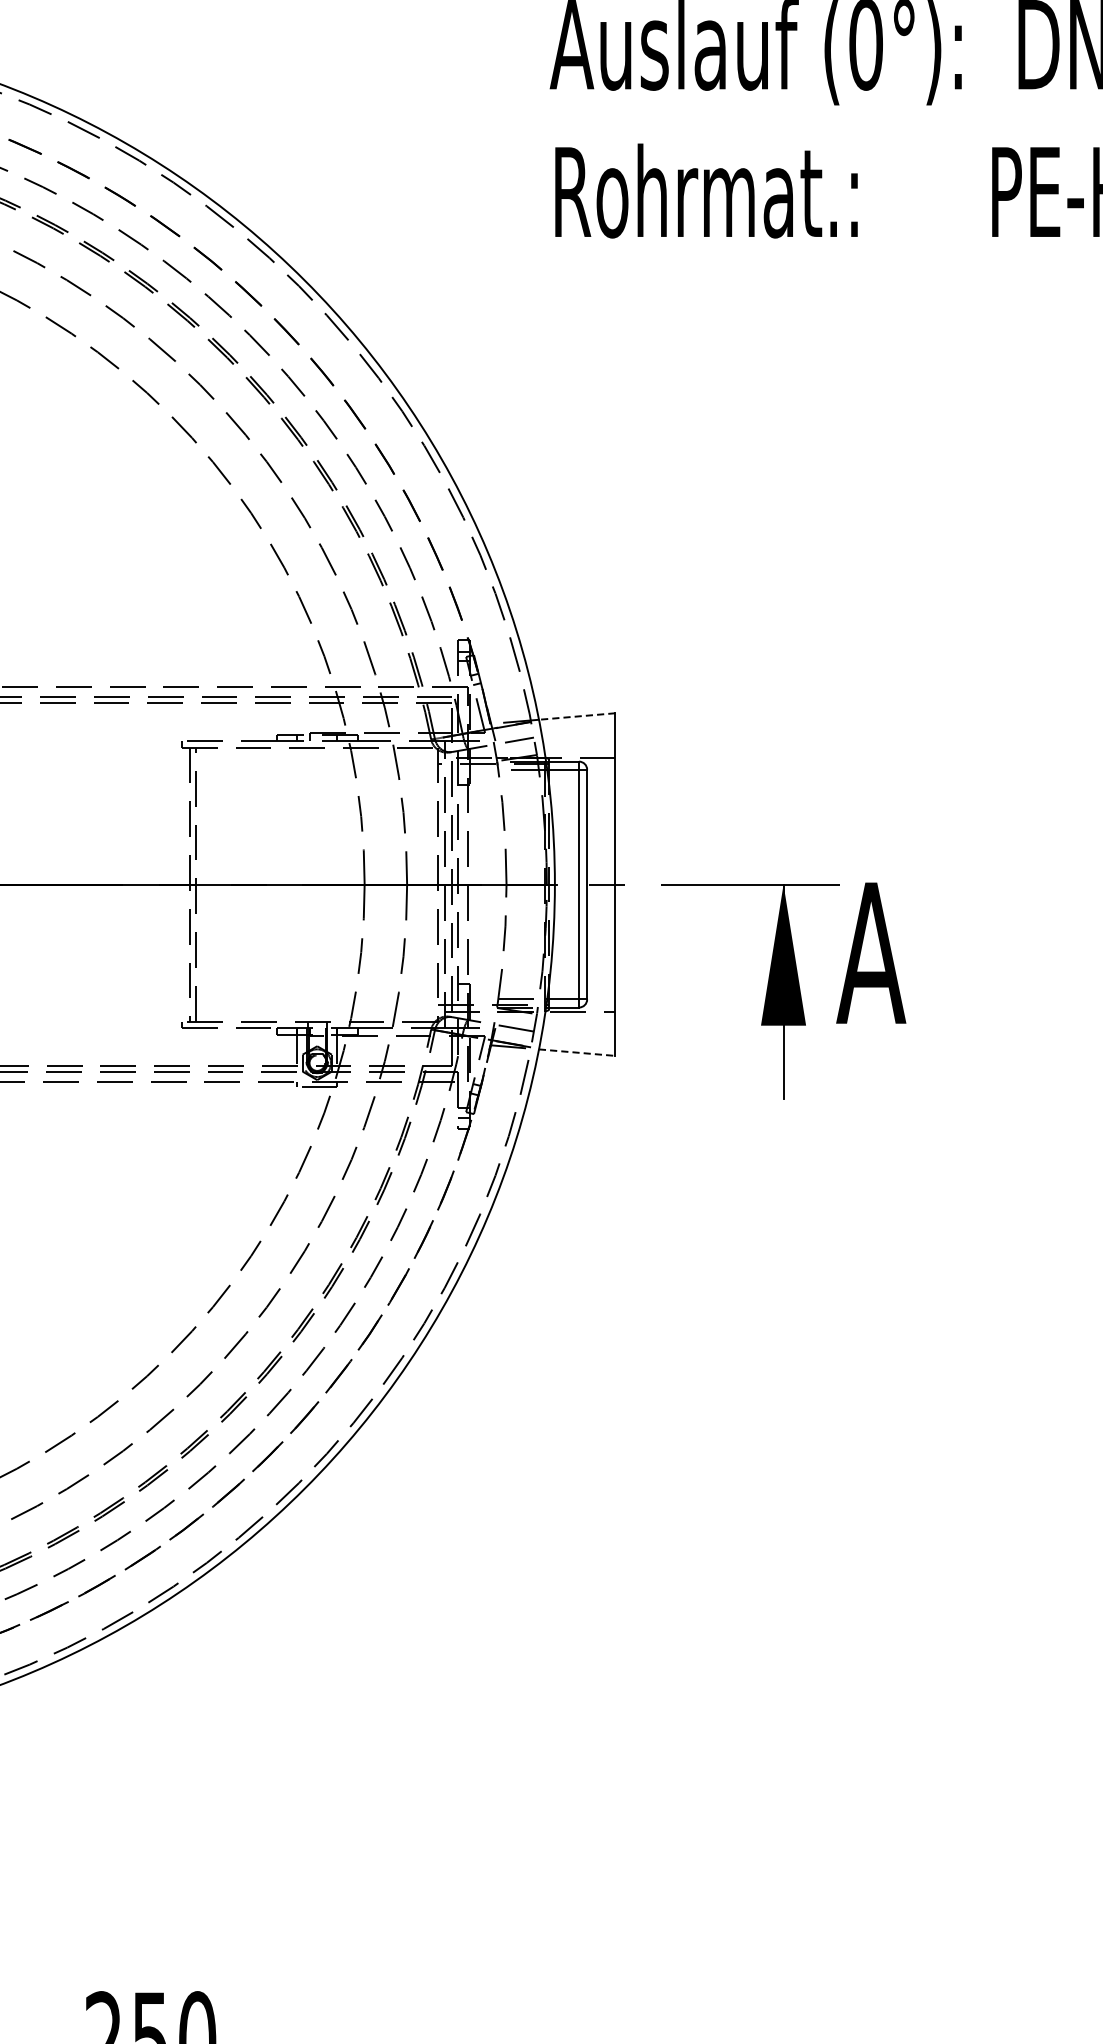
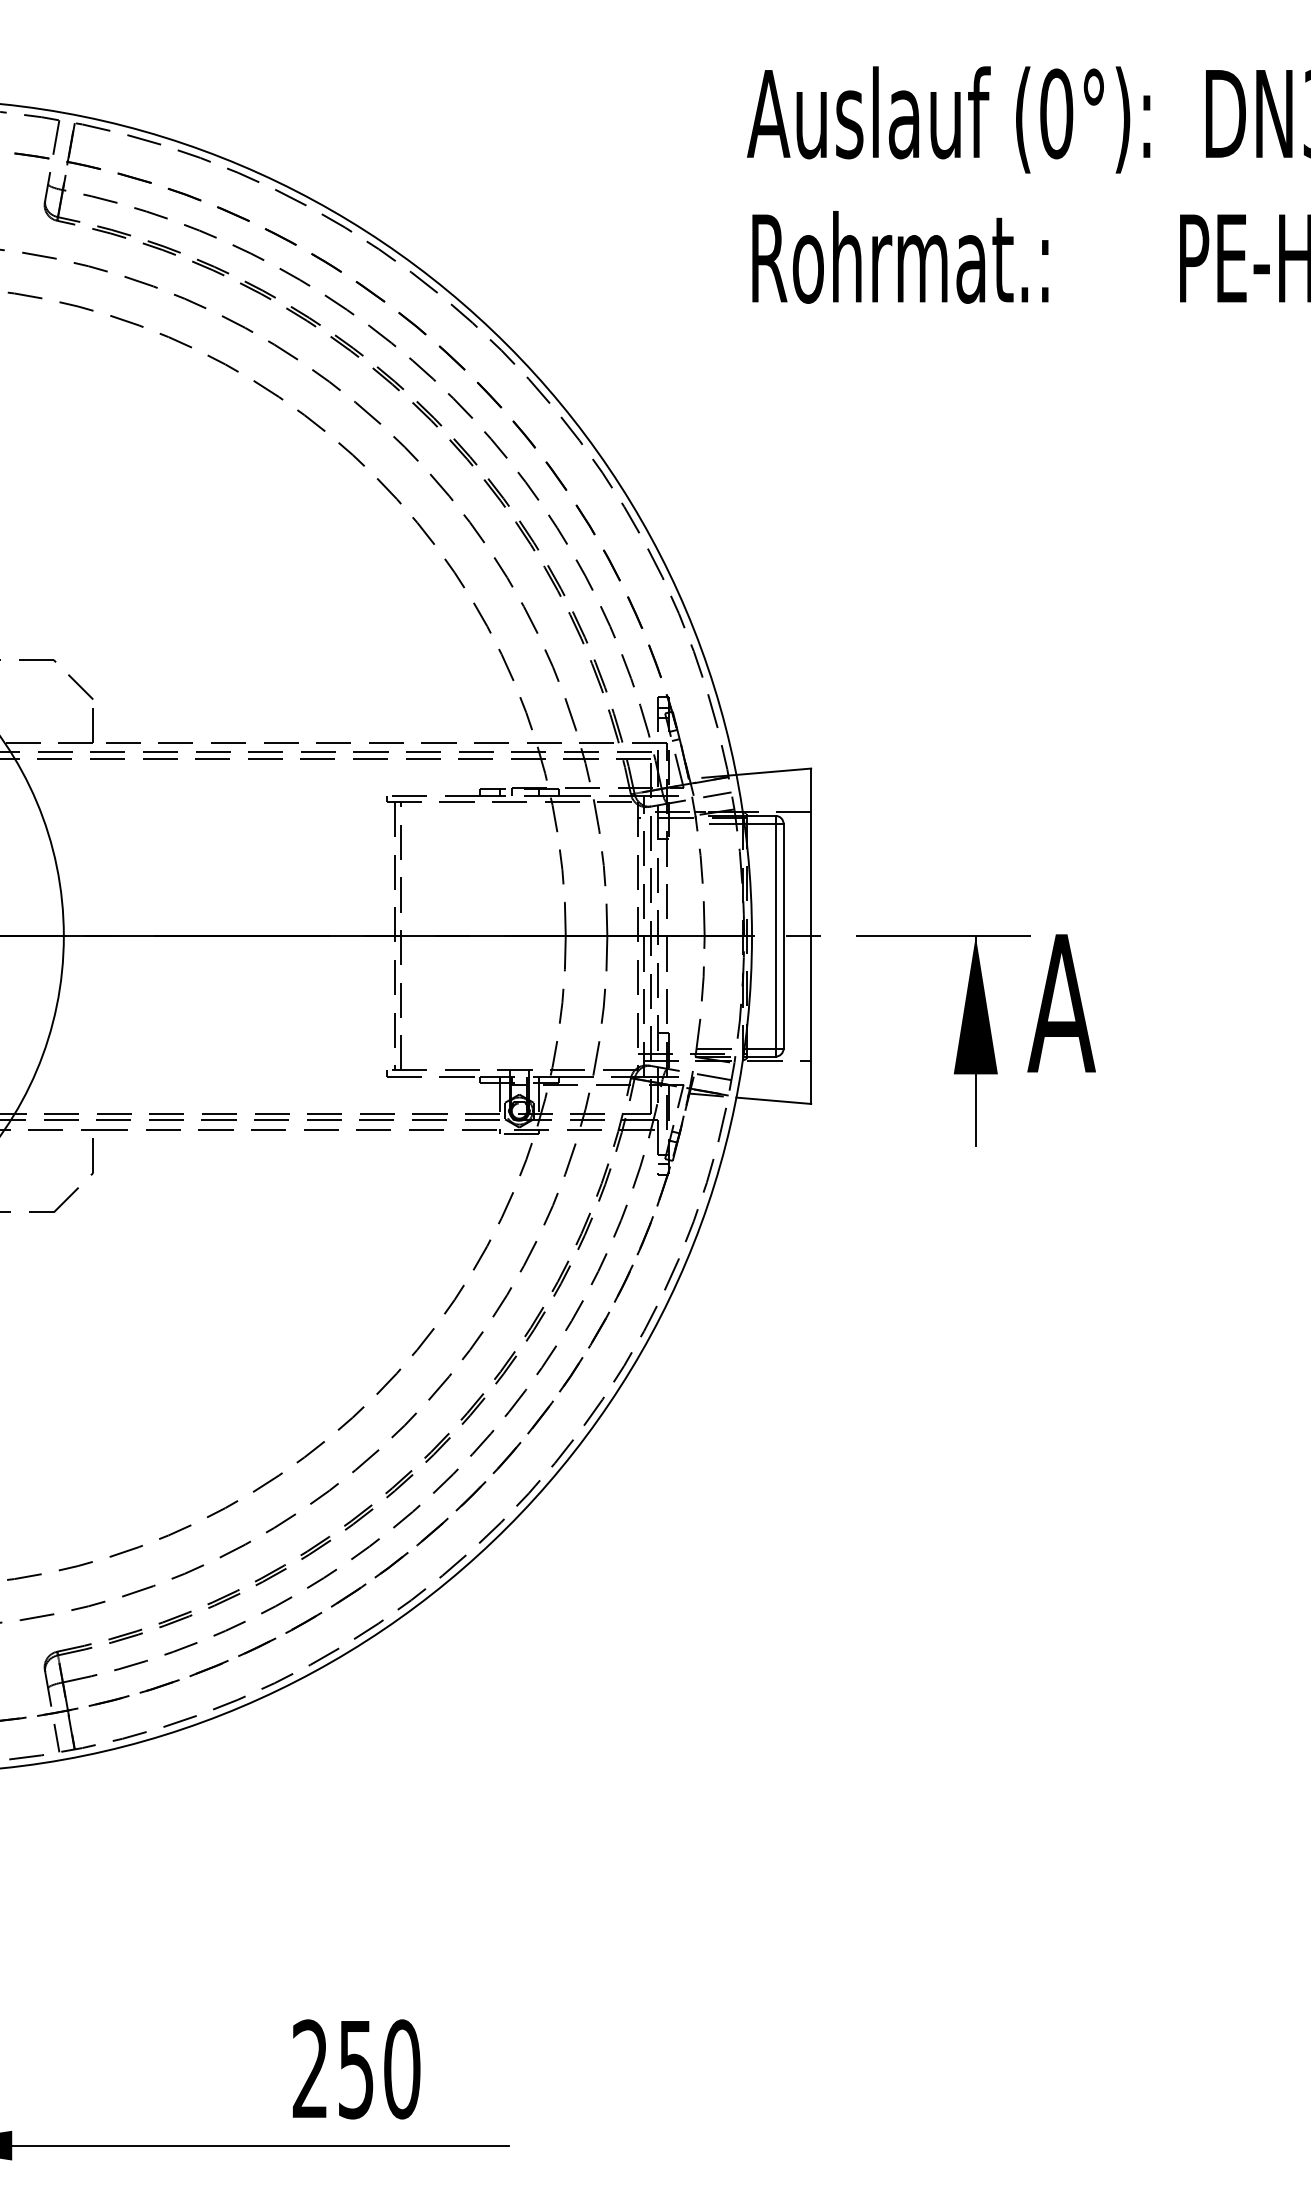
line: (576, 716) -> (773, 771), dashed -> solid
line: (576, 1052) -> (773, 1100), dashed -> solid

